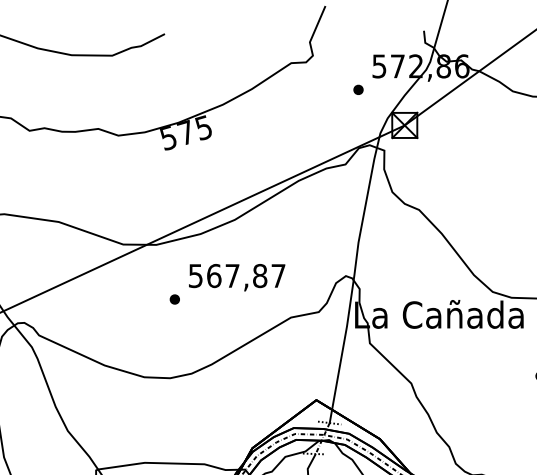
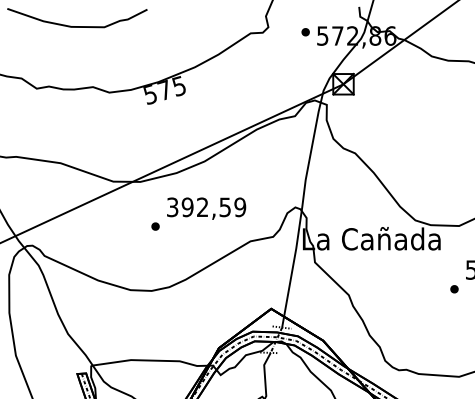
part: (358, 90) -> (305, 32), moved
text: (237, 276) -> (206, 207), 567,87 -> 392,59

